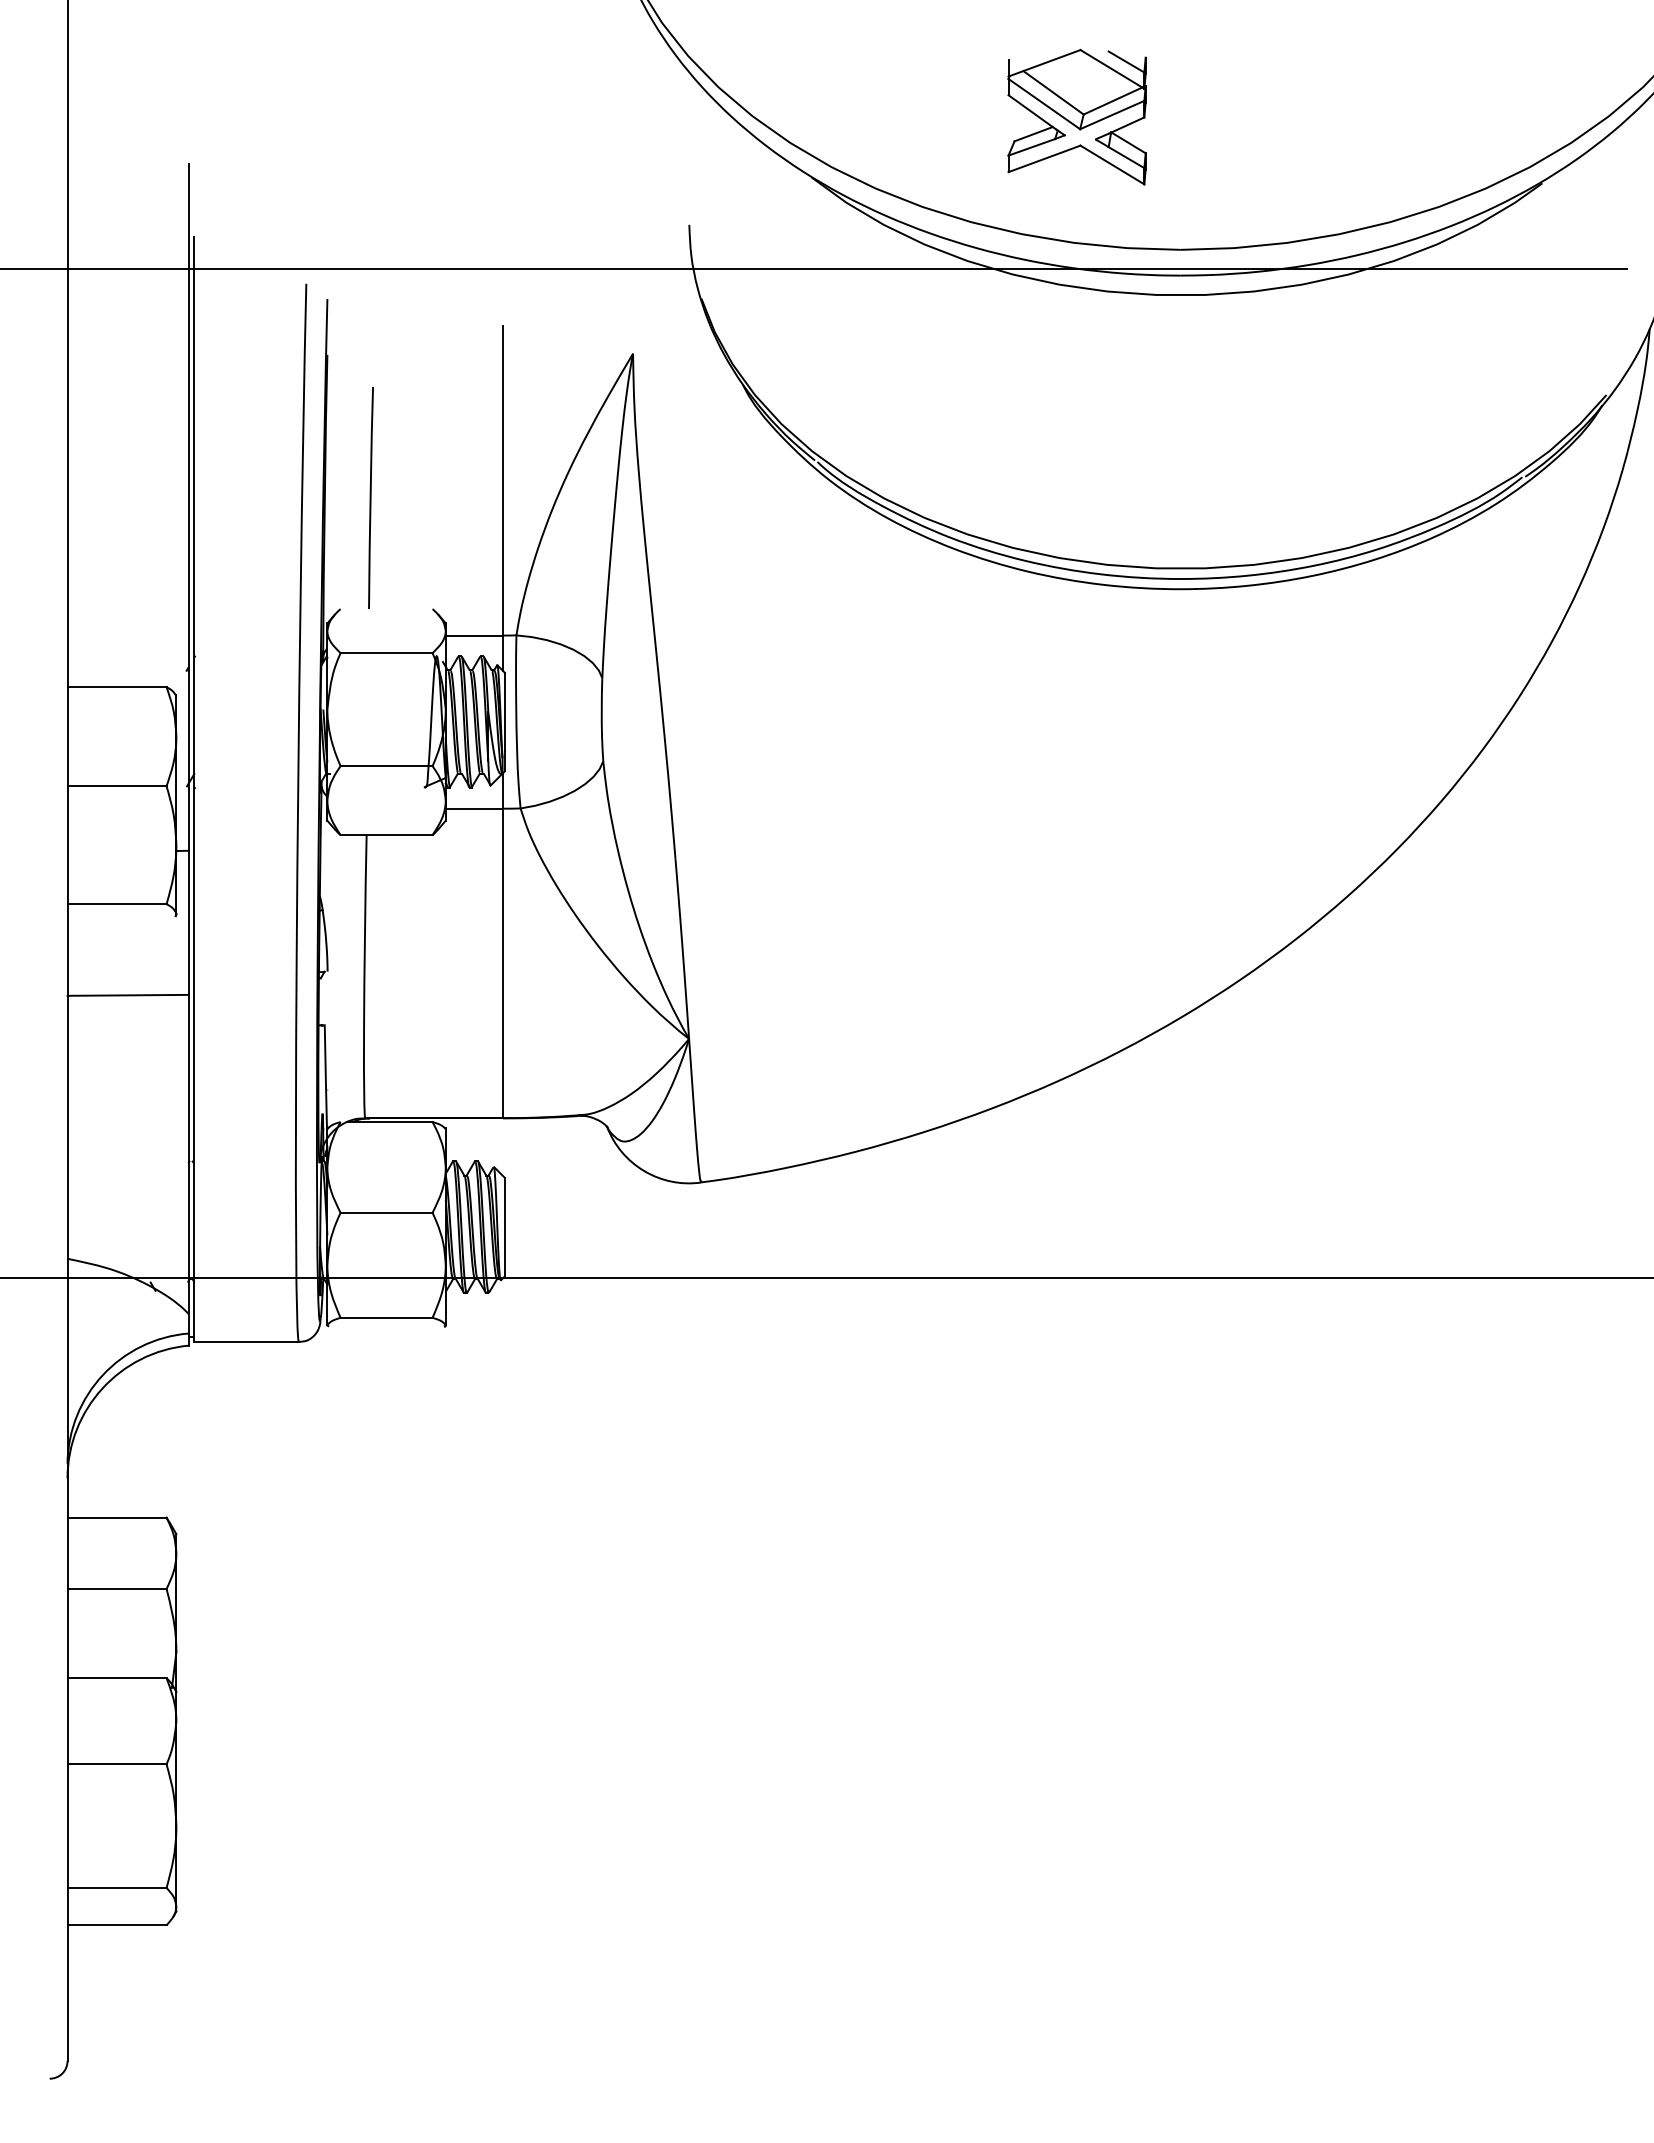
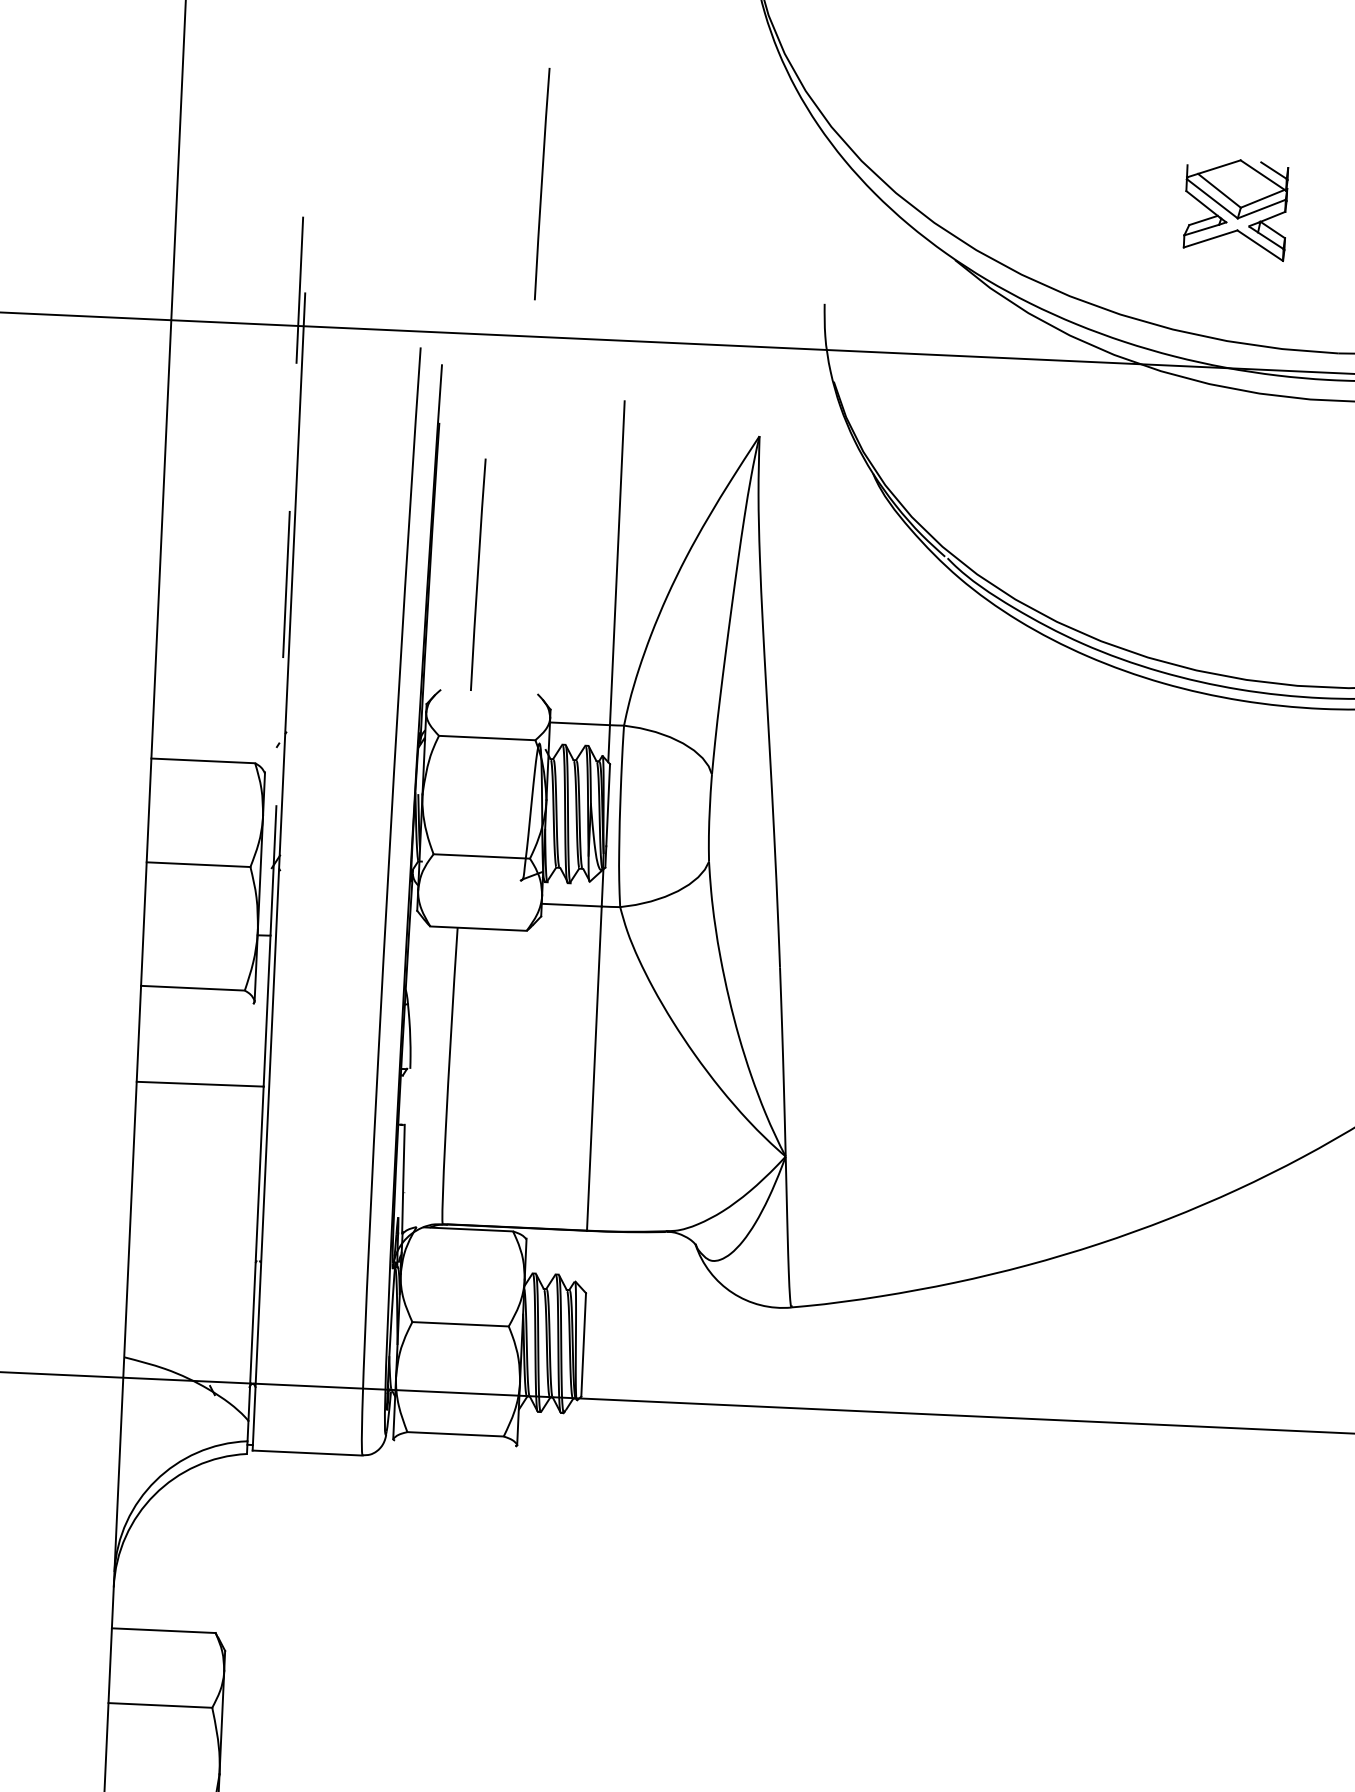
part: (1076, 116) -> (1235, 208), size x0.7
line: (414, 122) -> (541, 183), added
line: (188, 508) -> (286, 577), solid -> dashed

